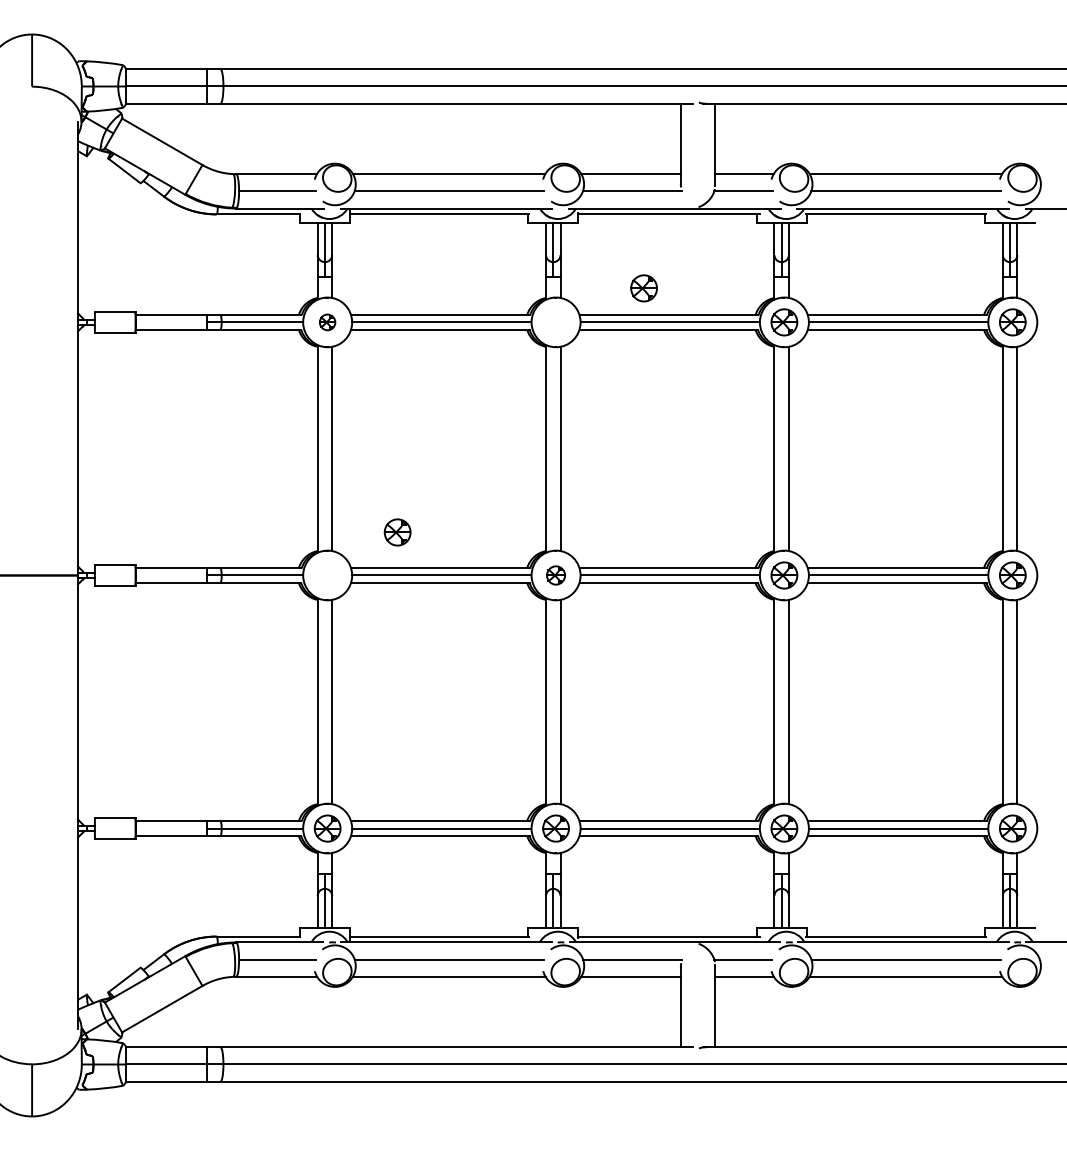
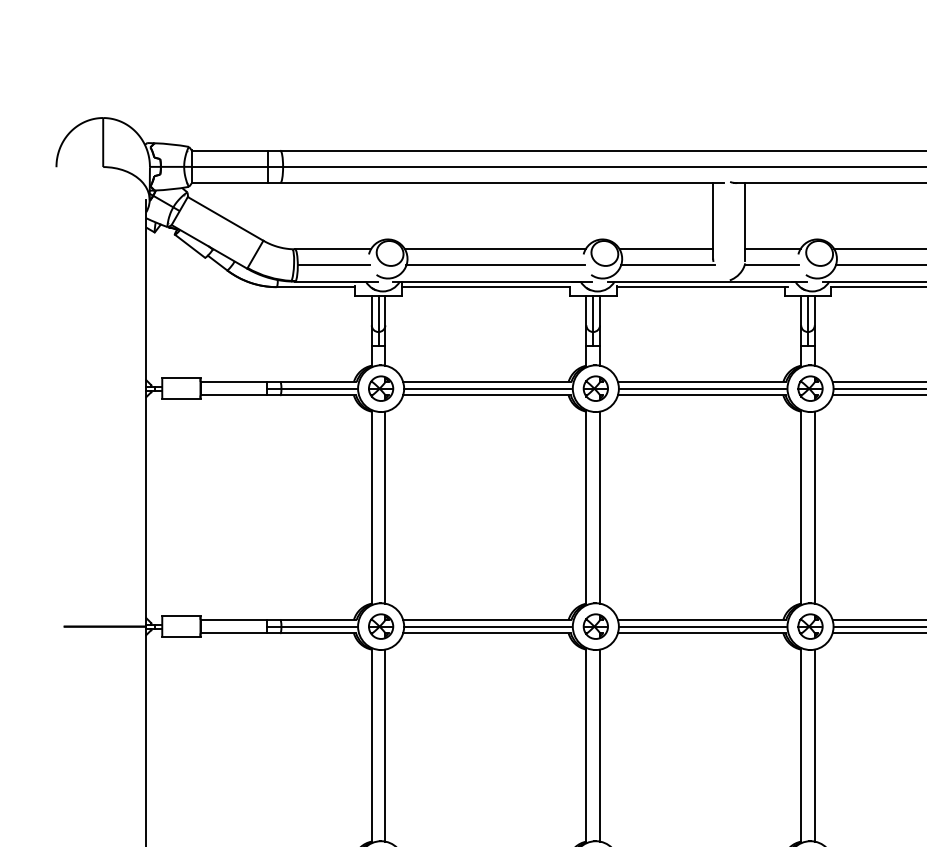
part: (643, 288) -> (595, 388), moved
part: (327, 322) -> (380, 388), size x1.67
part: (397, 532) -> (380, 626), moved
part: (555, 575) -> (595, 626), size x1.43

